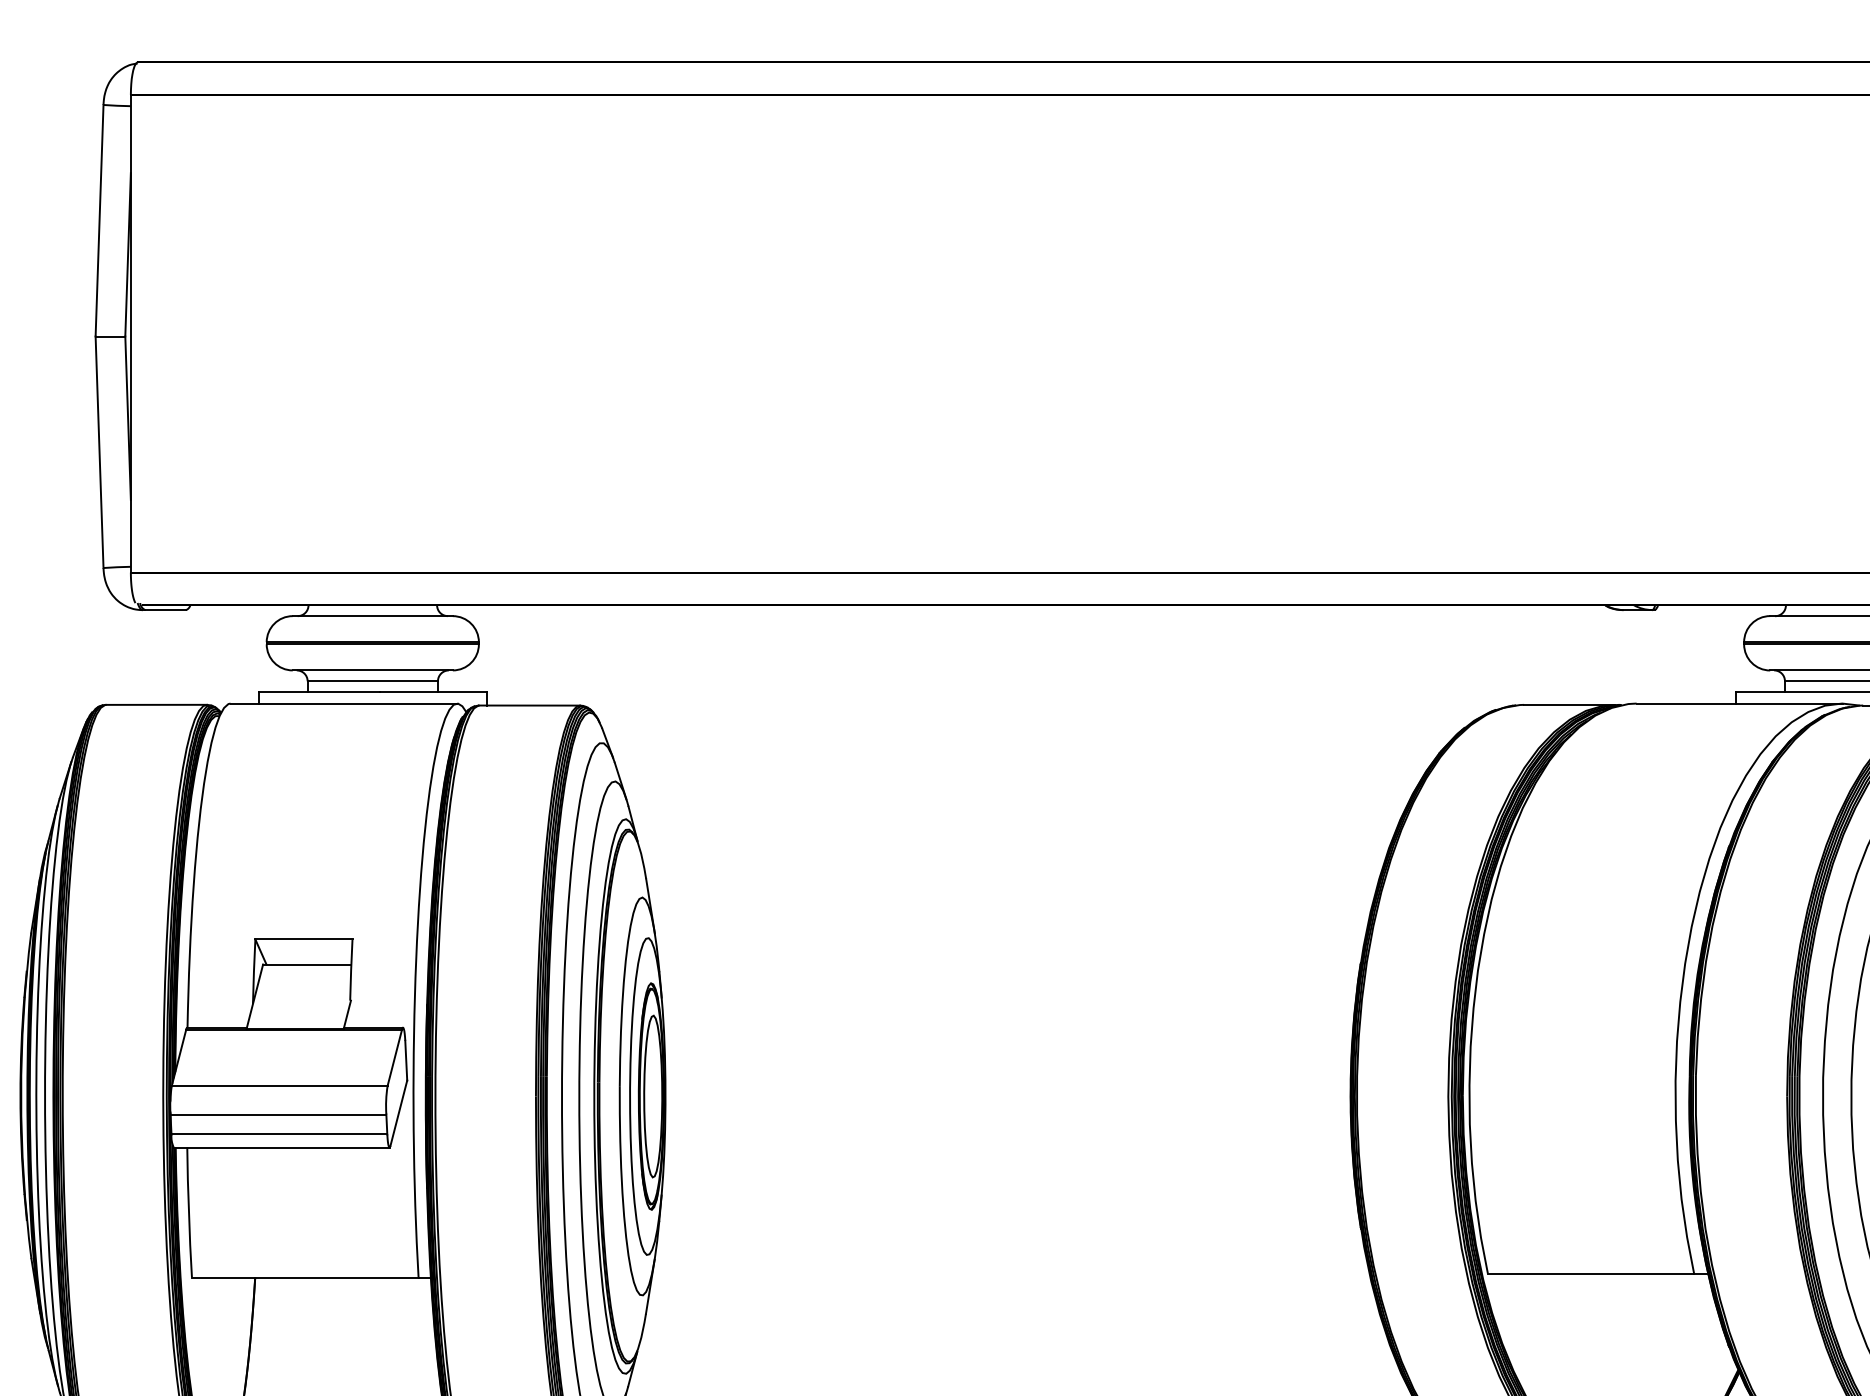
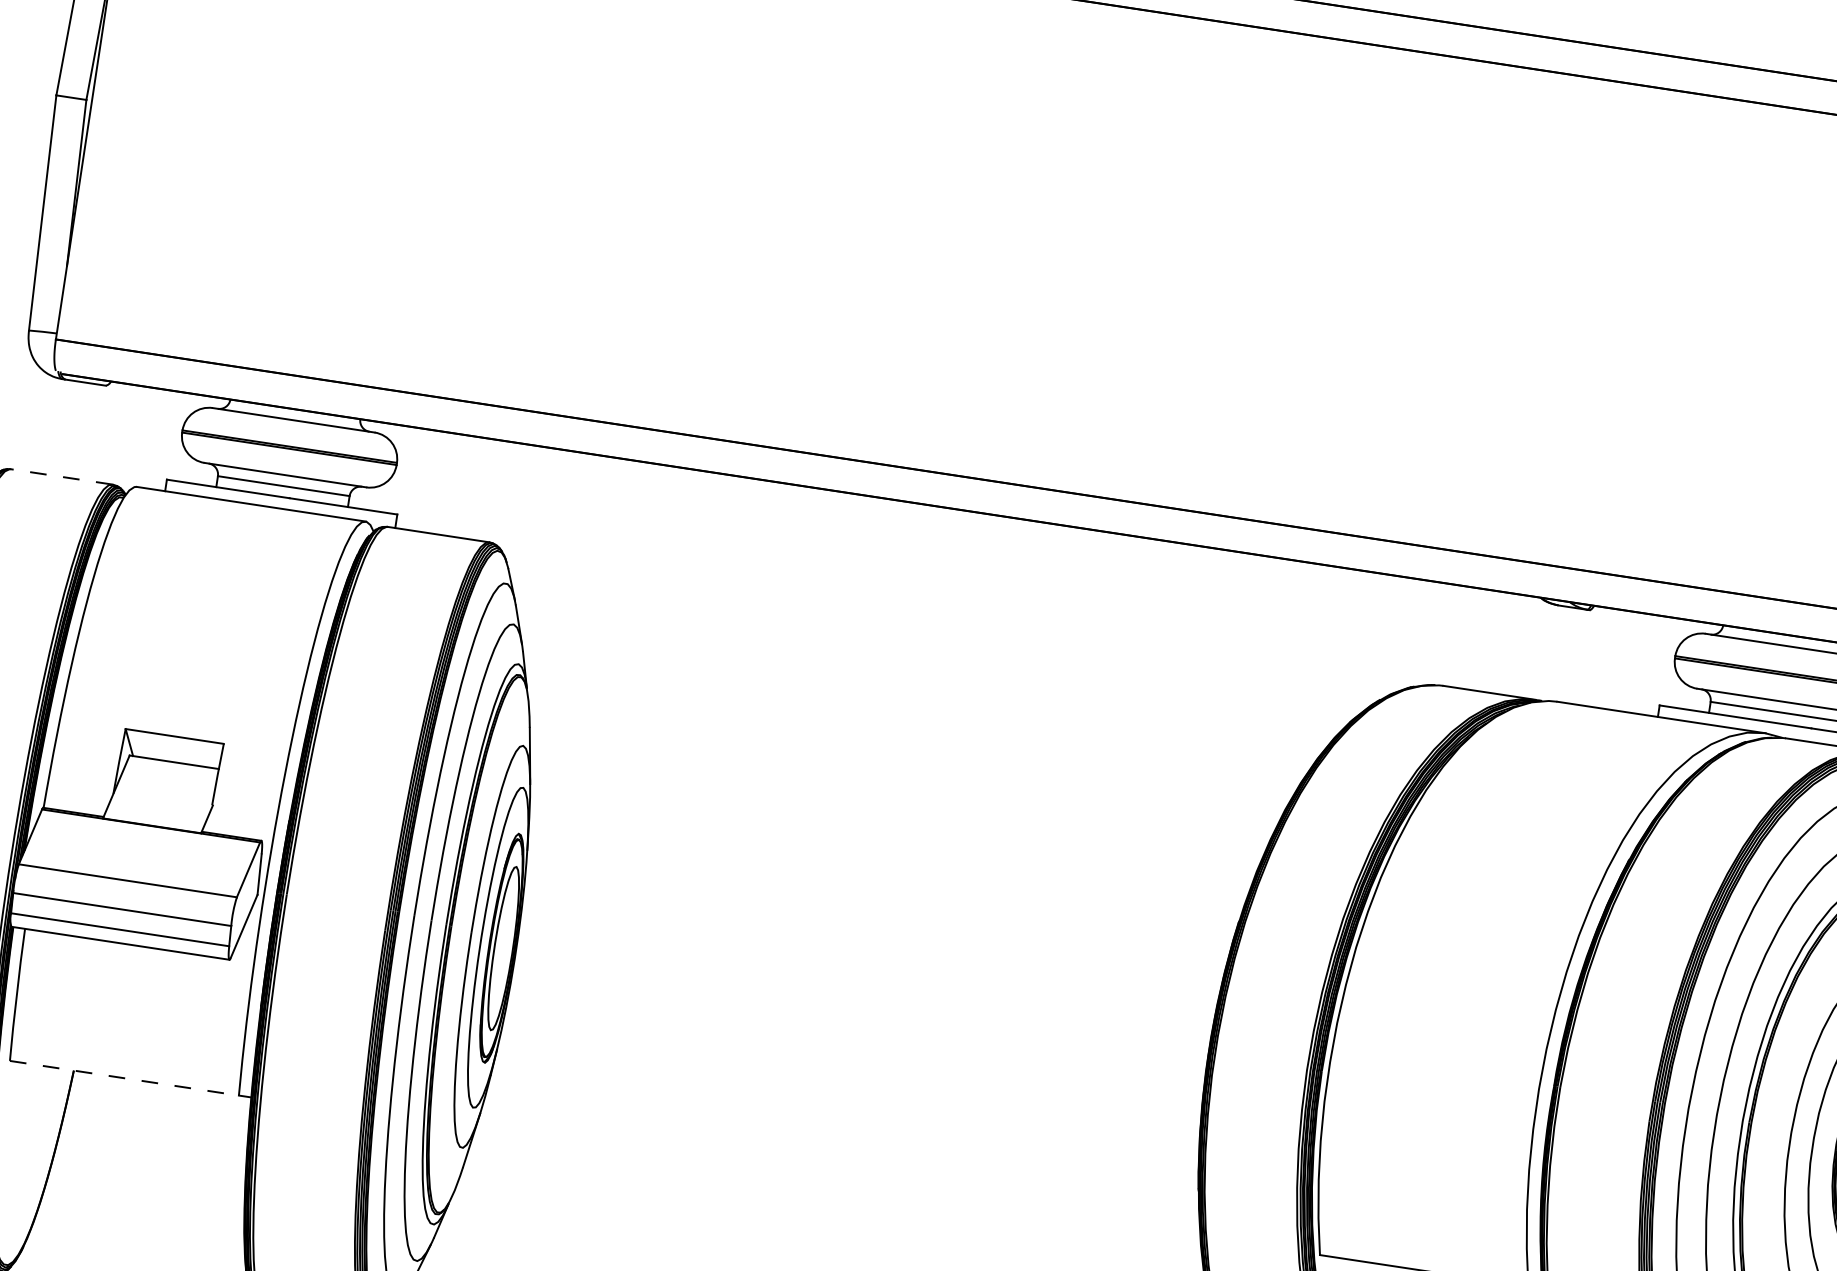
line: (156, 704) -> (61, 476), solid -> dashed
line: (305, 1277) -> (124, 1078), solid -> dashed

